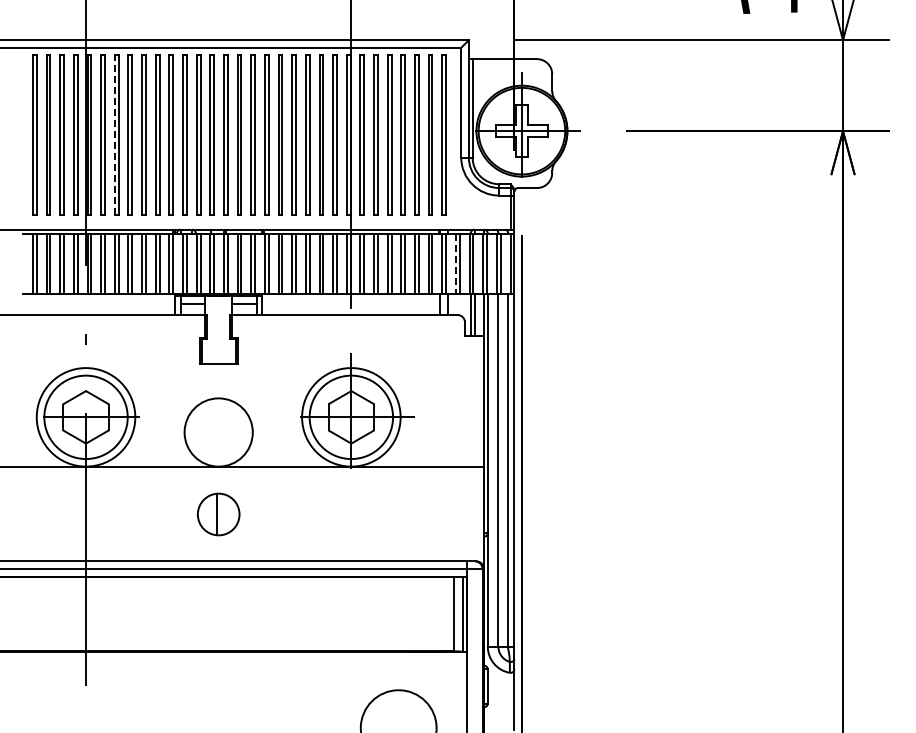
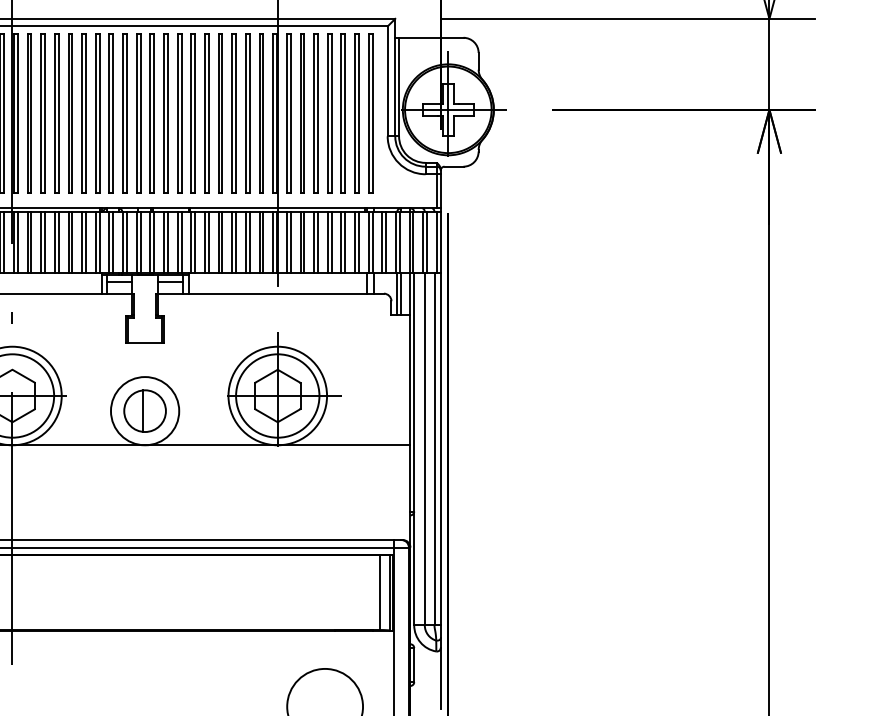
line: (114, 134) -> (40, 113), dashed -> solid
line: (455, 264) -> (381, 243), dashed -> solid
part: (218, 514) -> (144, 411), moved

